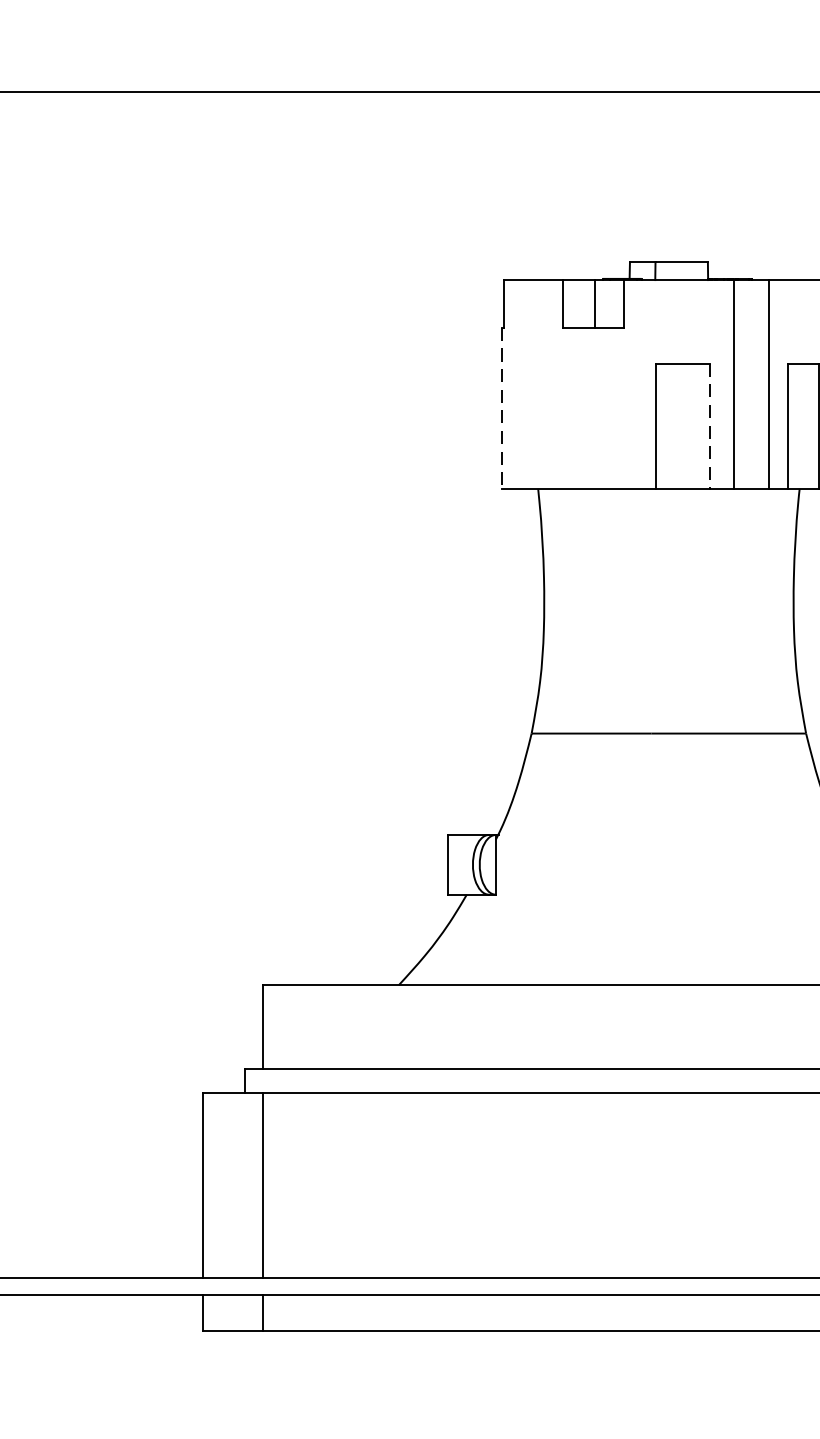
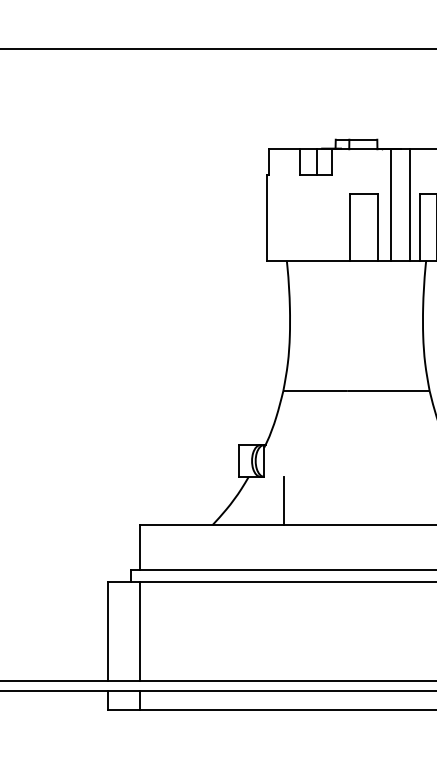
line: (501, 408) -> (267, 217), dashed -> solid
line: (710, 426) -> (378, 227), dashed -> solid
line: (531, 938) -> (283, 500), added

